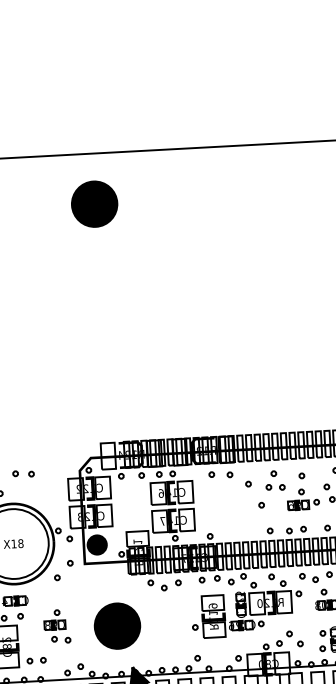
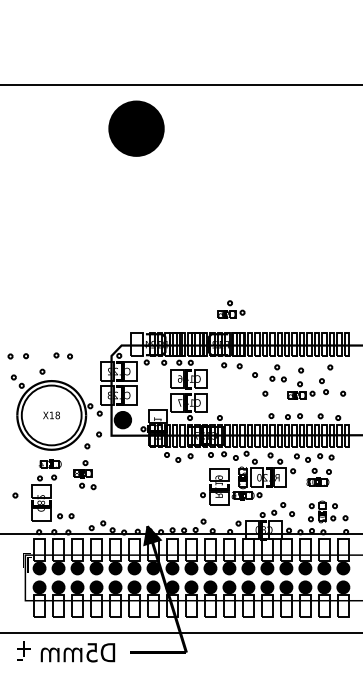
part: (94, 204) -> (136, 128), size x1.4
part: (216, 409) -> (231, 309), added
part: (117, 626) -> (136, 490), removed
part: (56, 627) -> (84, 475), moved

